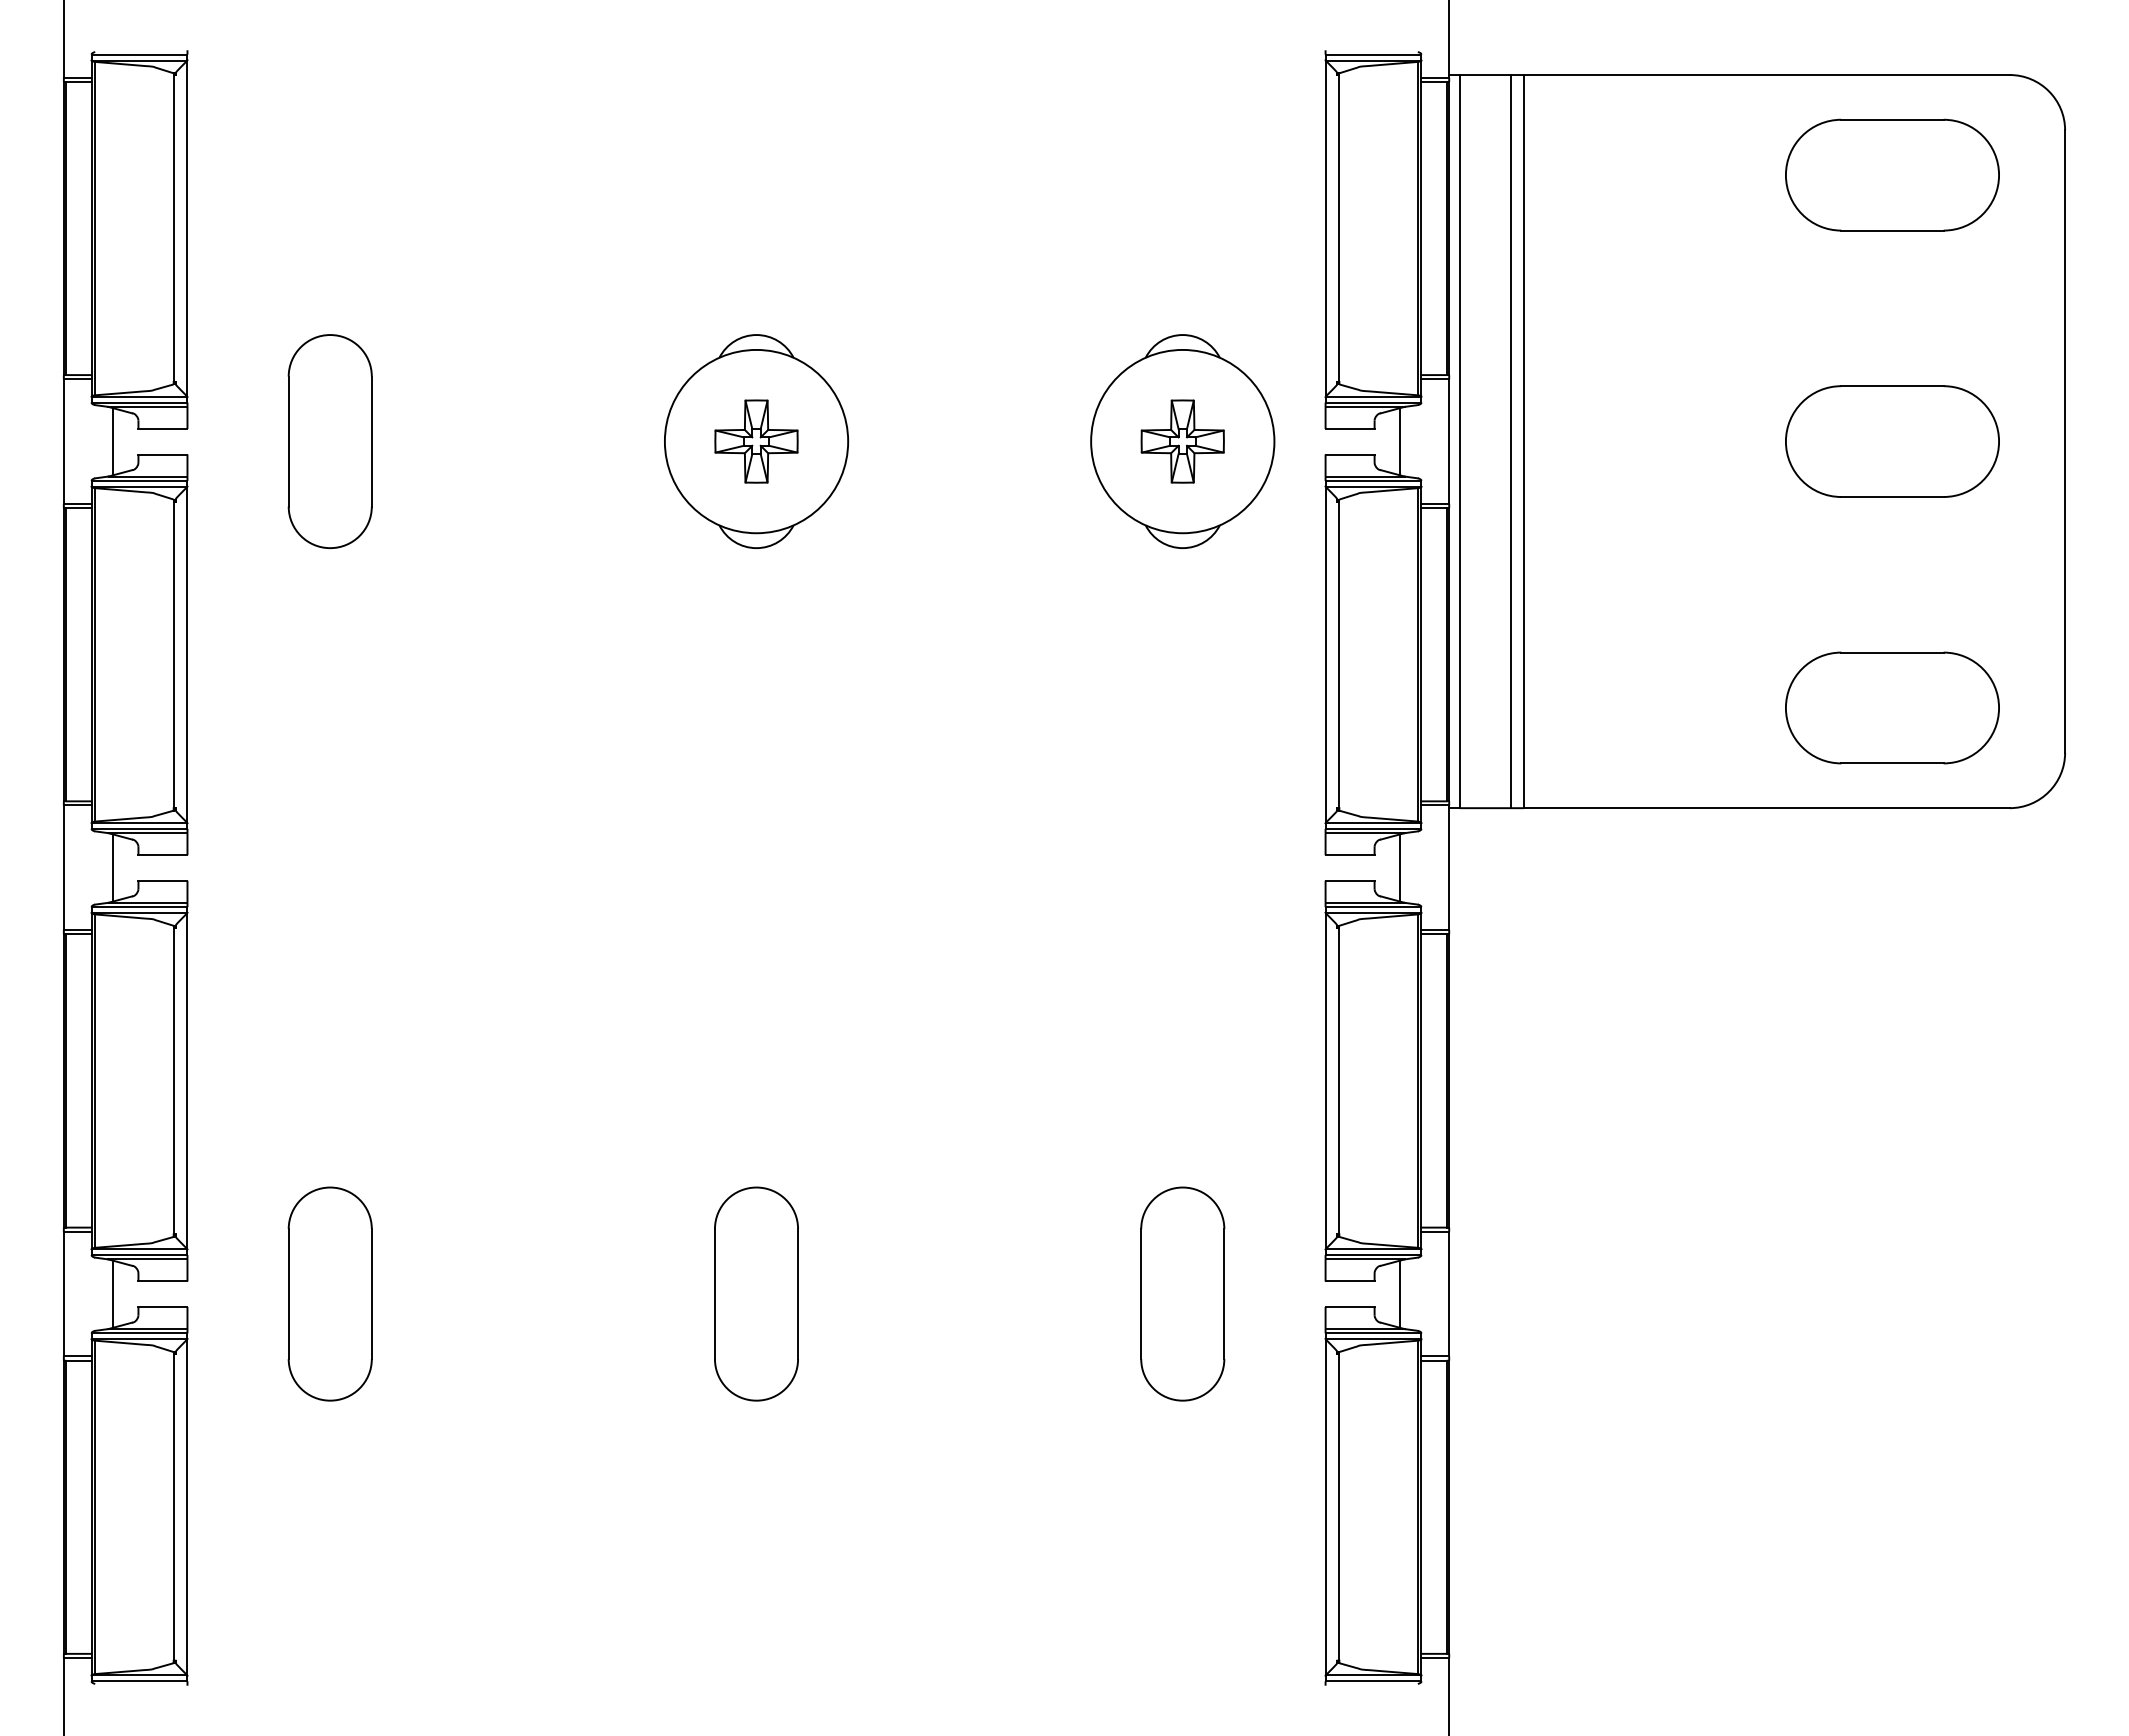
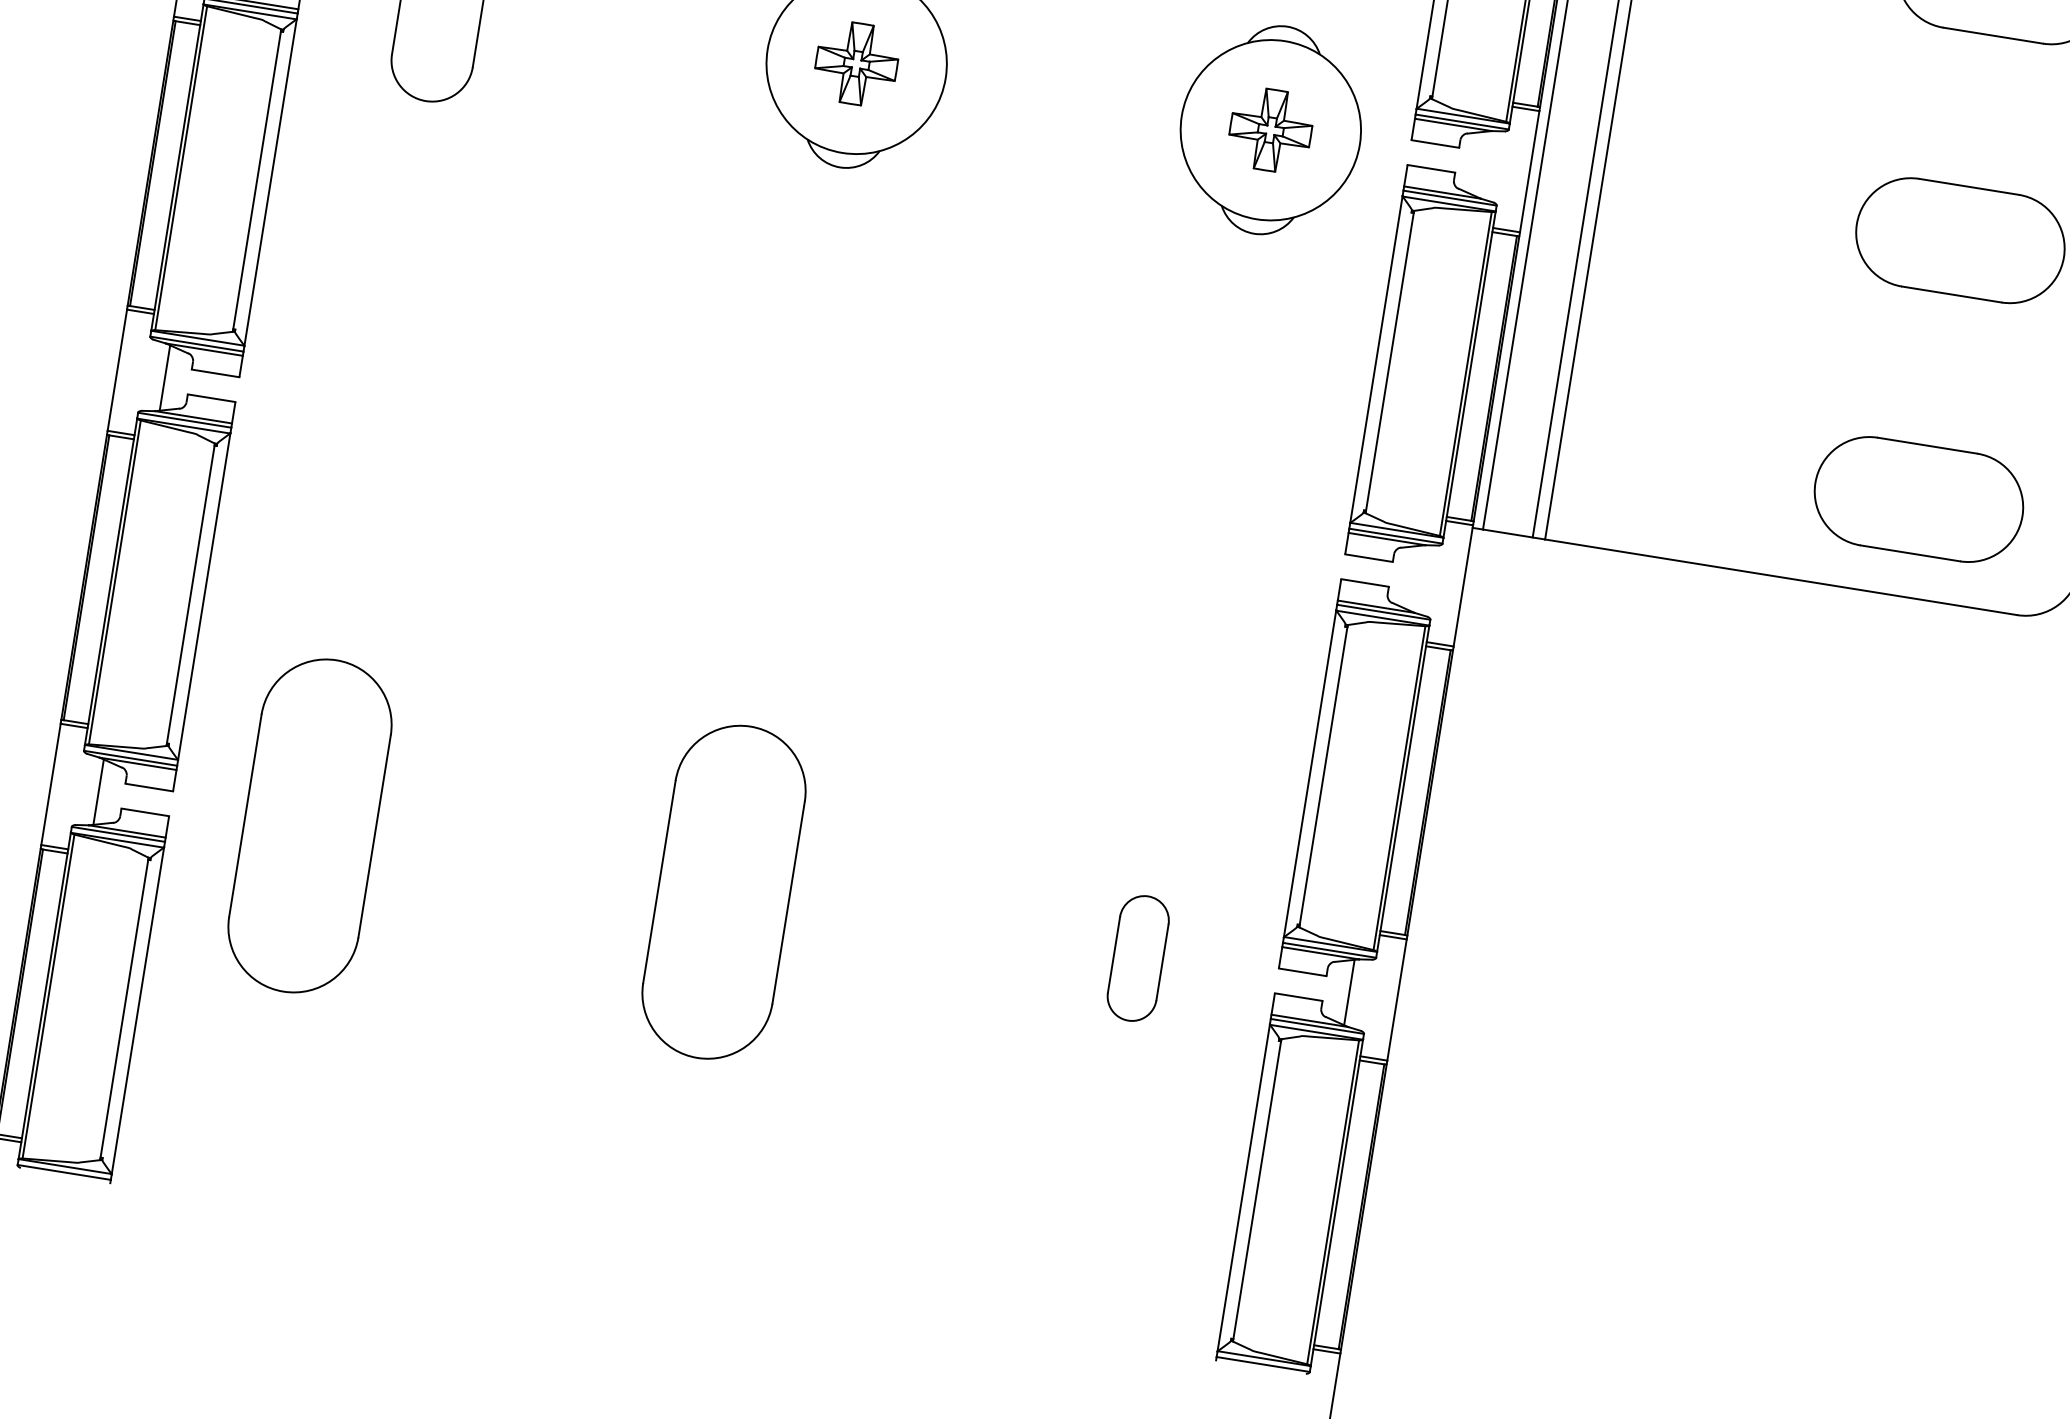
line: (1400, 441) -> (1482, 164), removed
line: (1400, 867) -> (1416, 577), removed
part: (329, 1293) -> (309, 825), size x1.6
part: (756, 1293) -> (724, 891), size x1.6
part: (1182, 1293) -> (1138, 957), size x0.6

